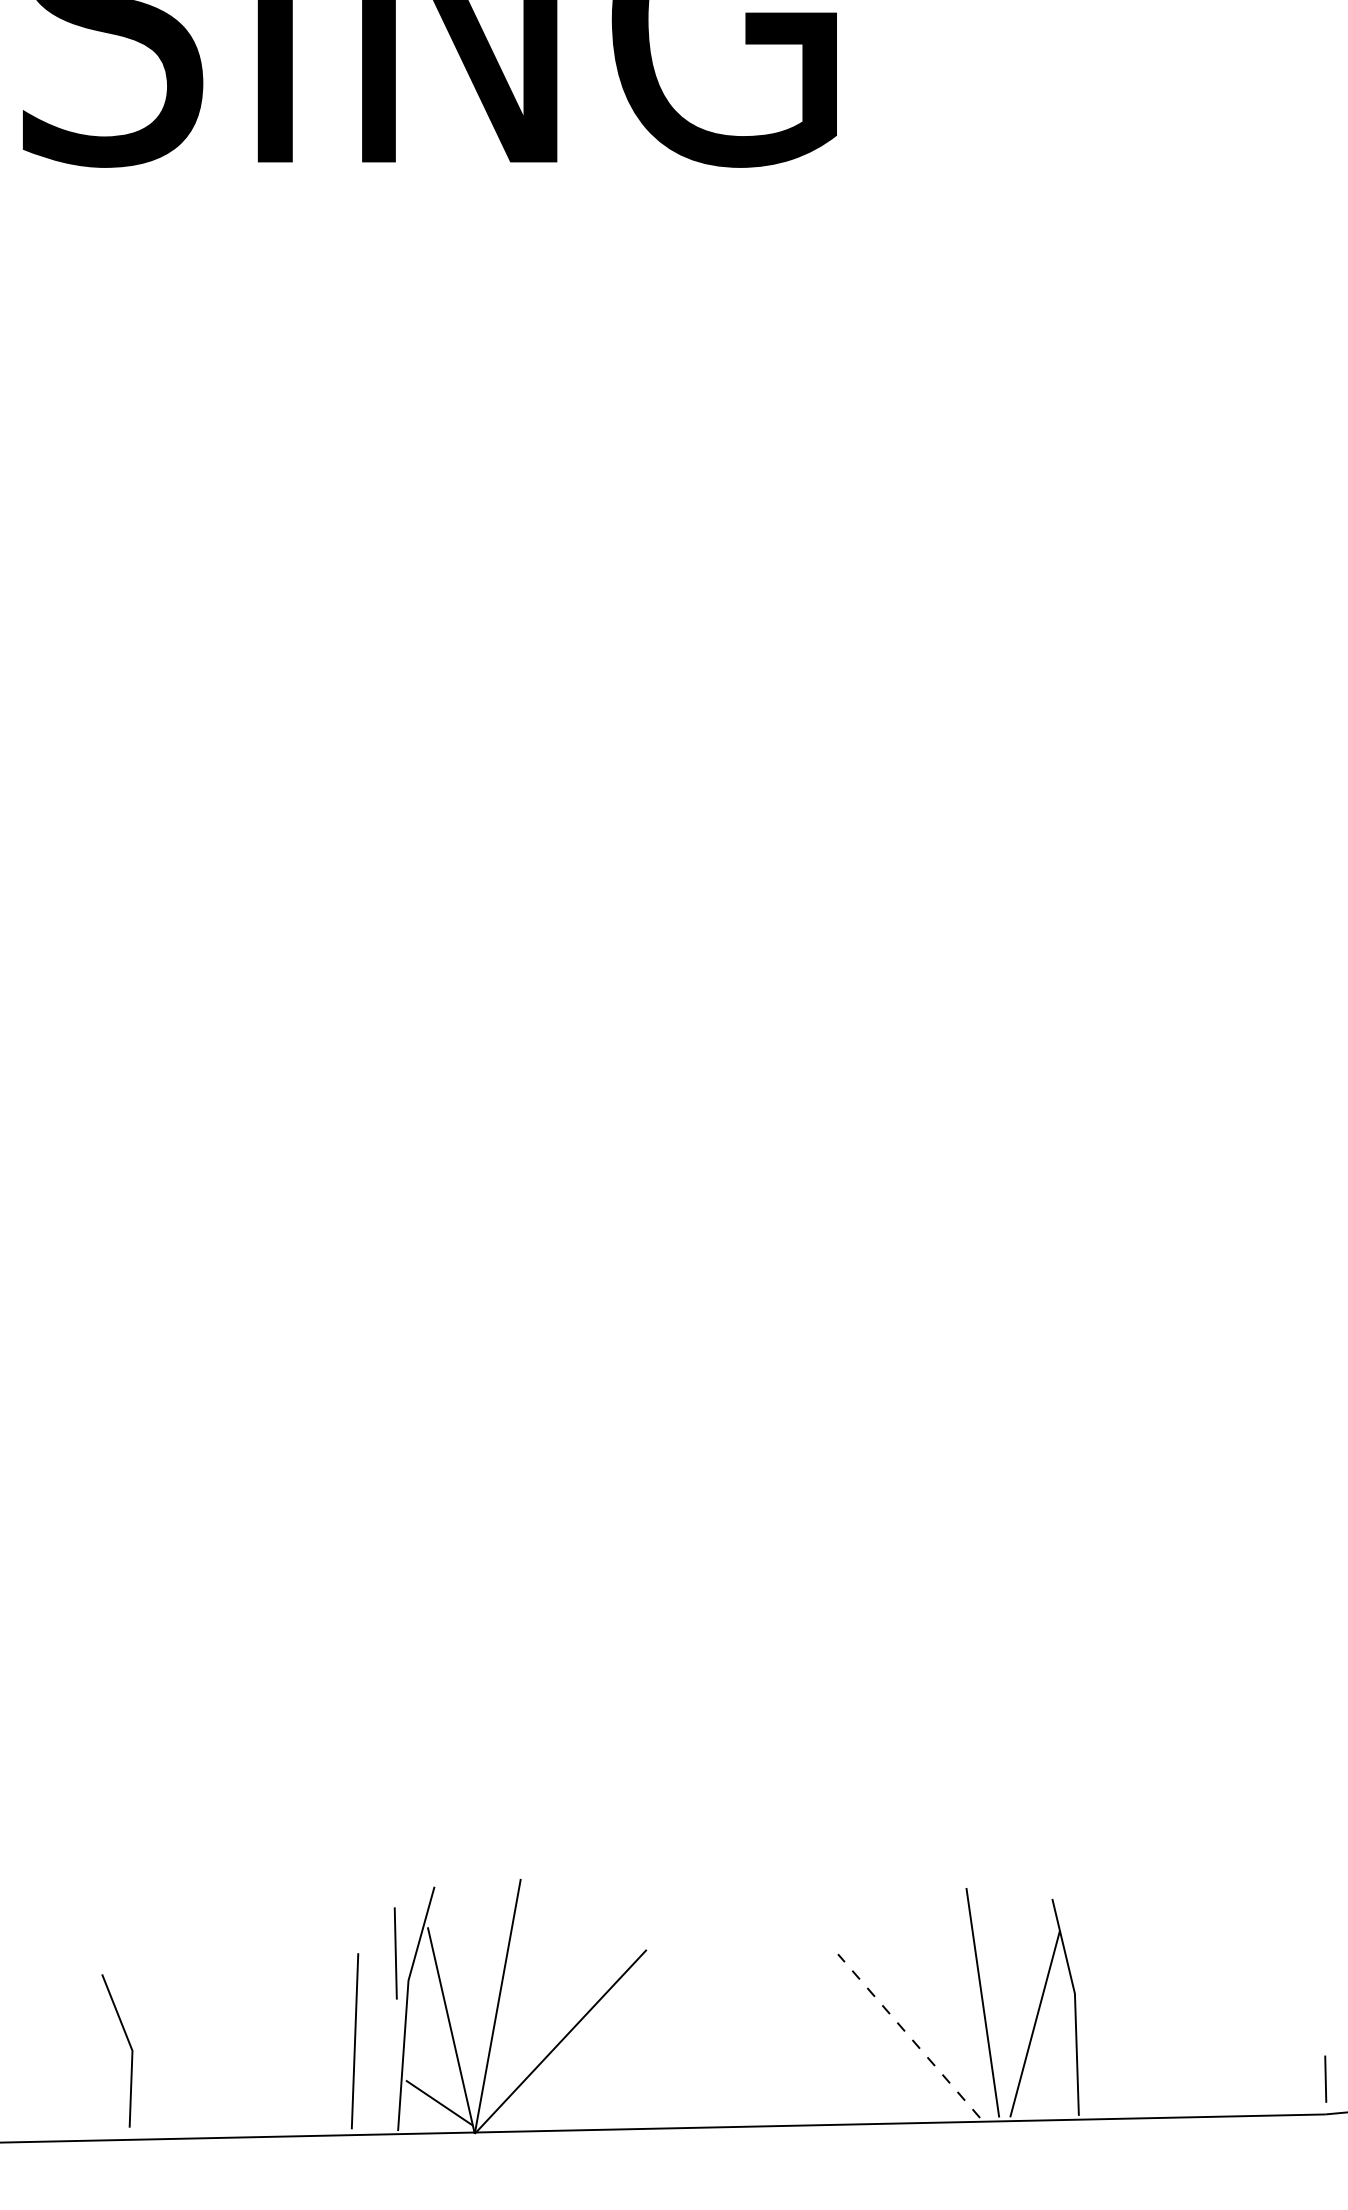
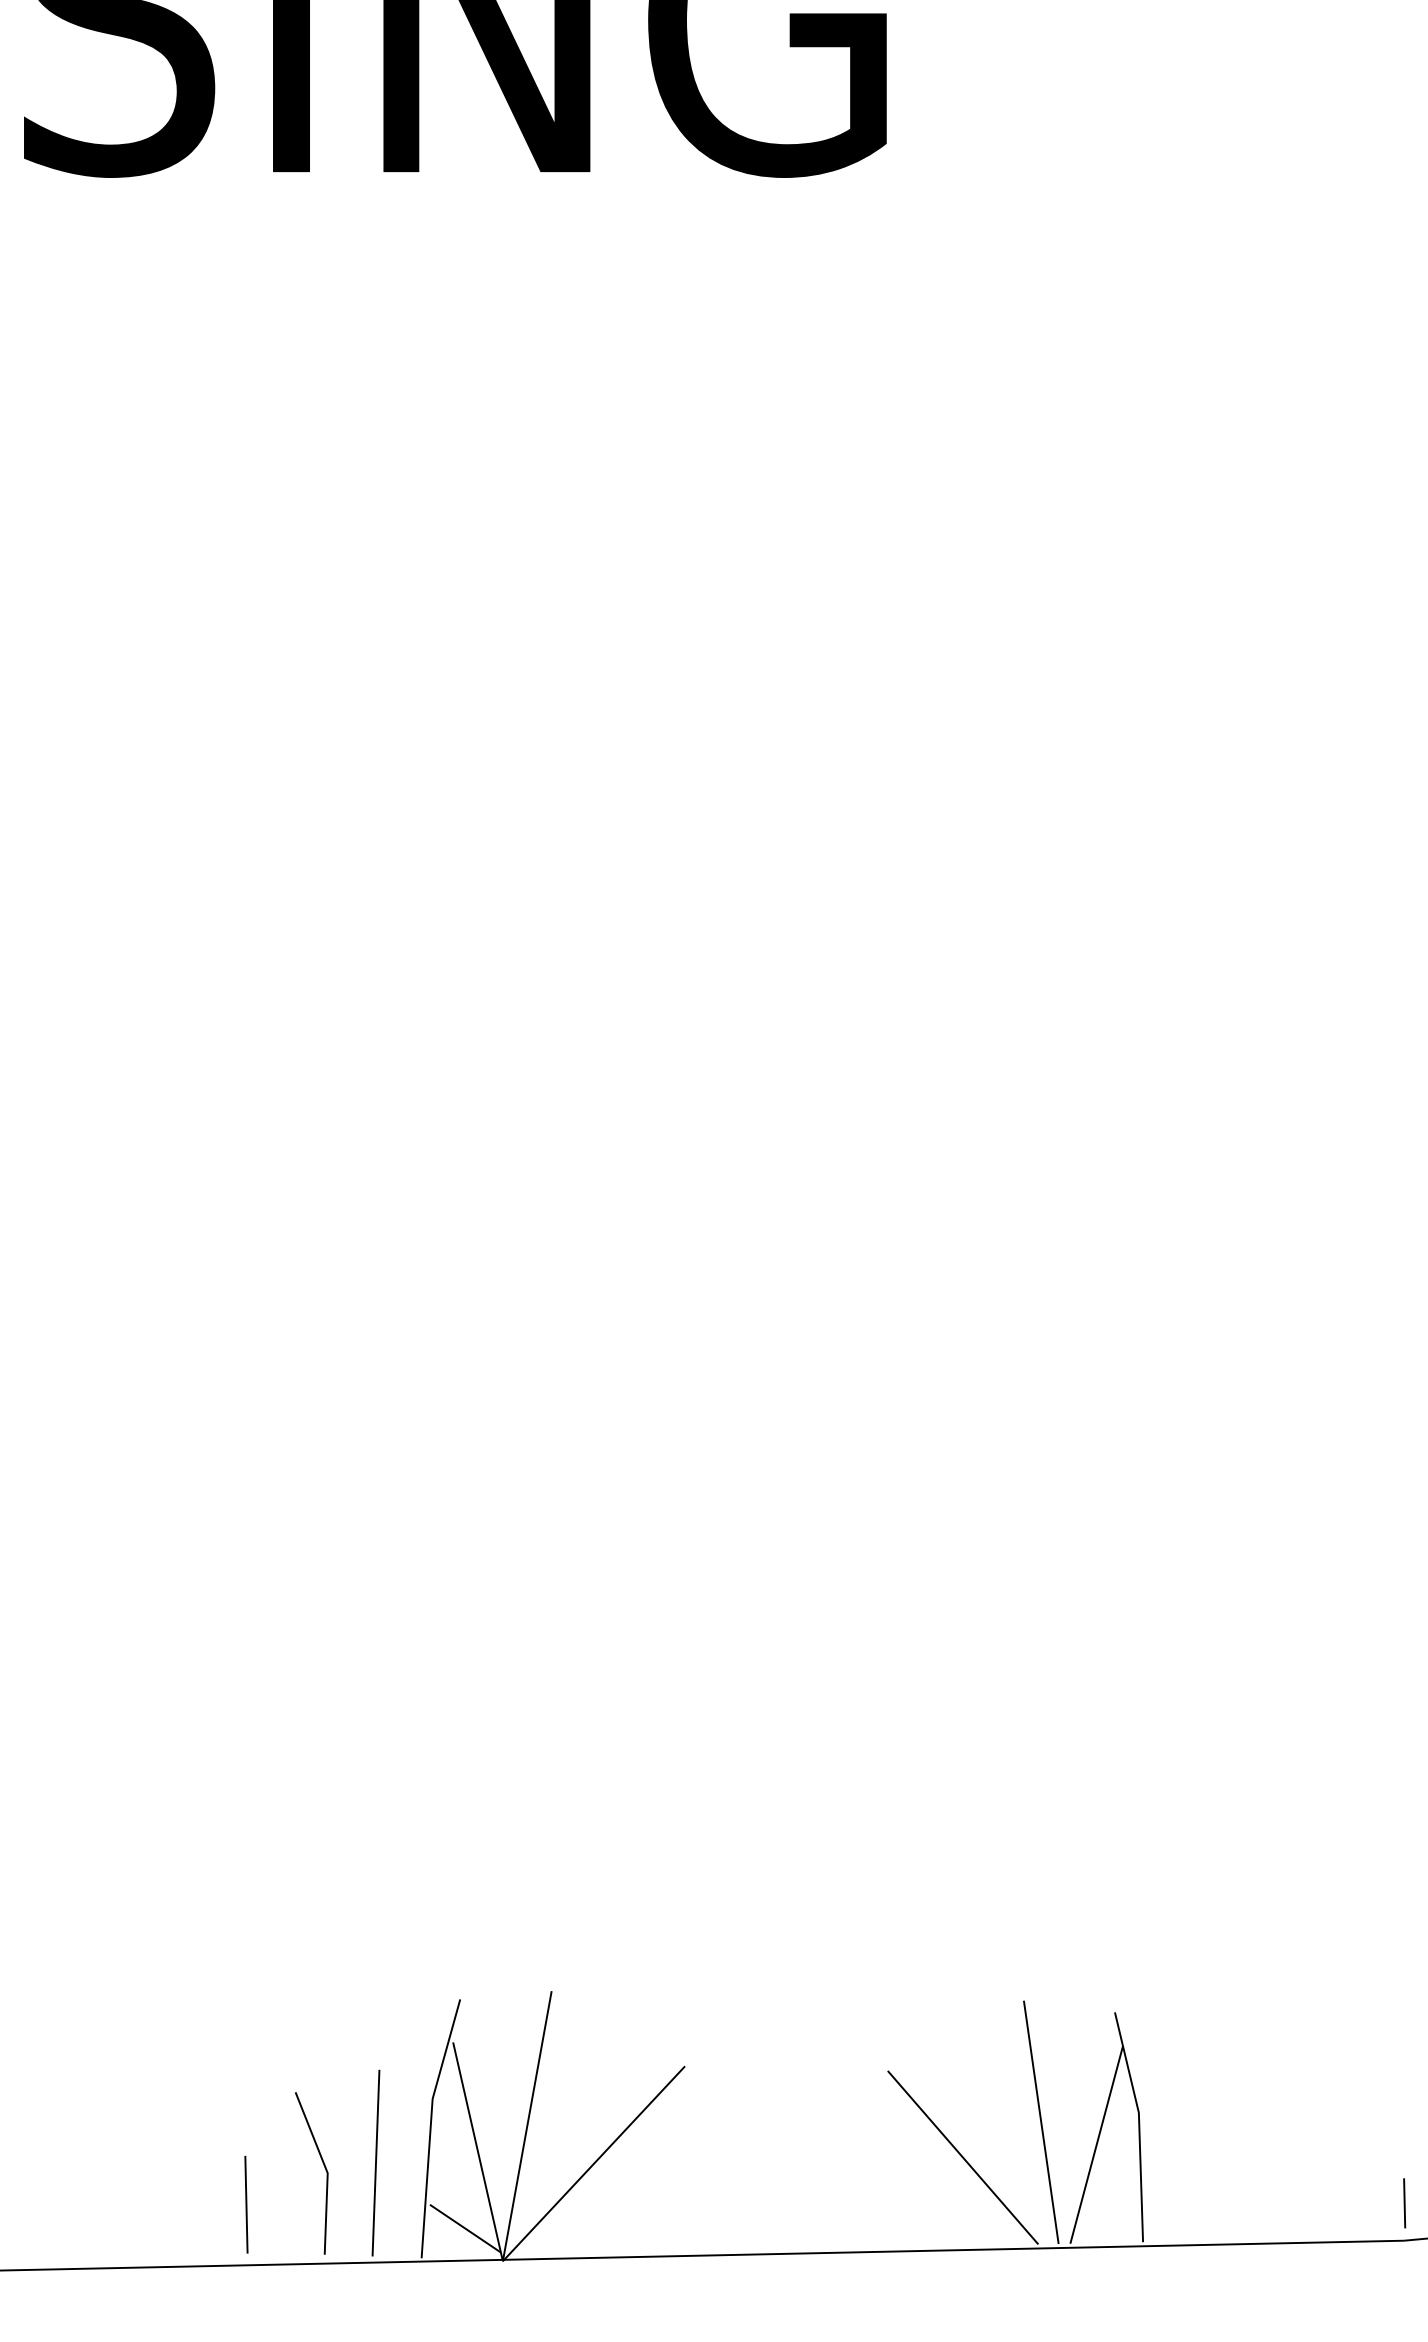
line: (395, 1953) -> (246, 2204), moved
line: (908, 2035) -> (962, 2157), dashed -> solid
line: (129, 2046) -> (324, 2168), moved

